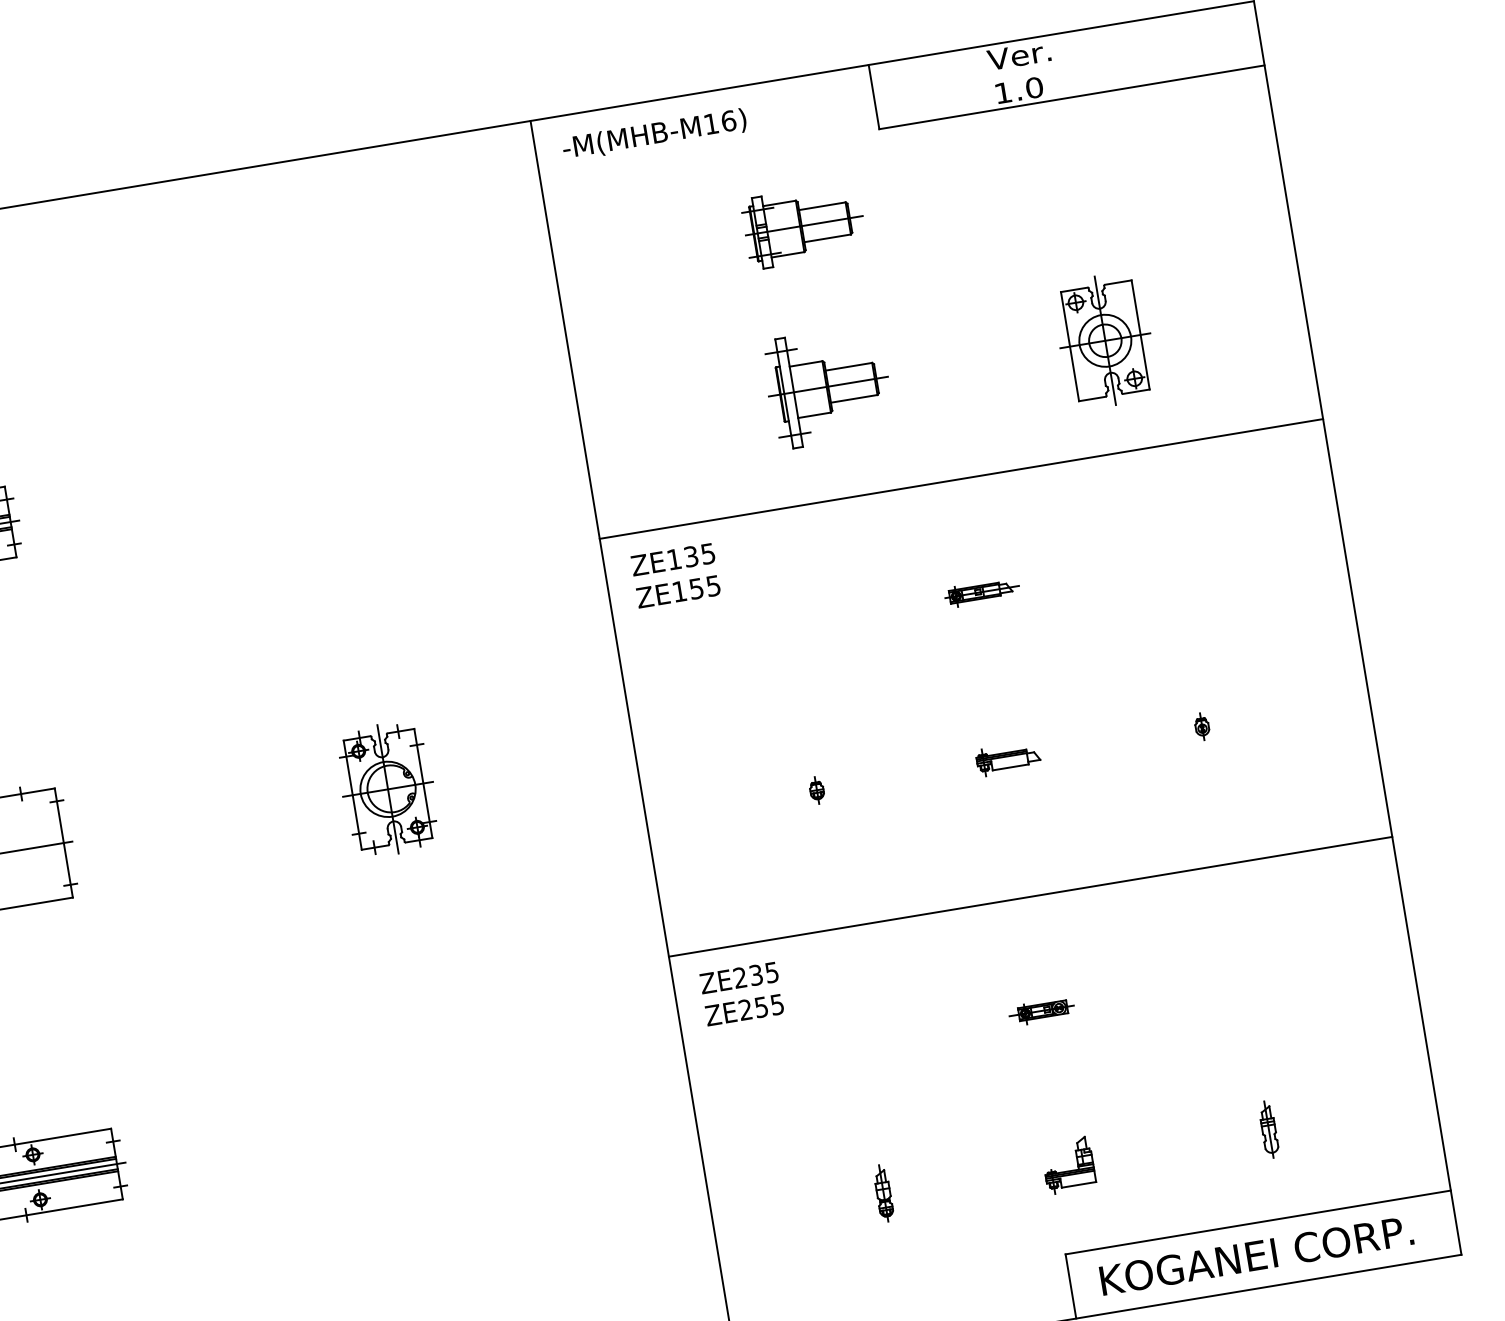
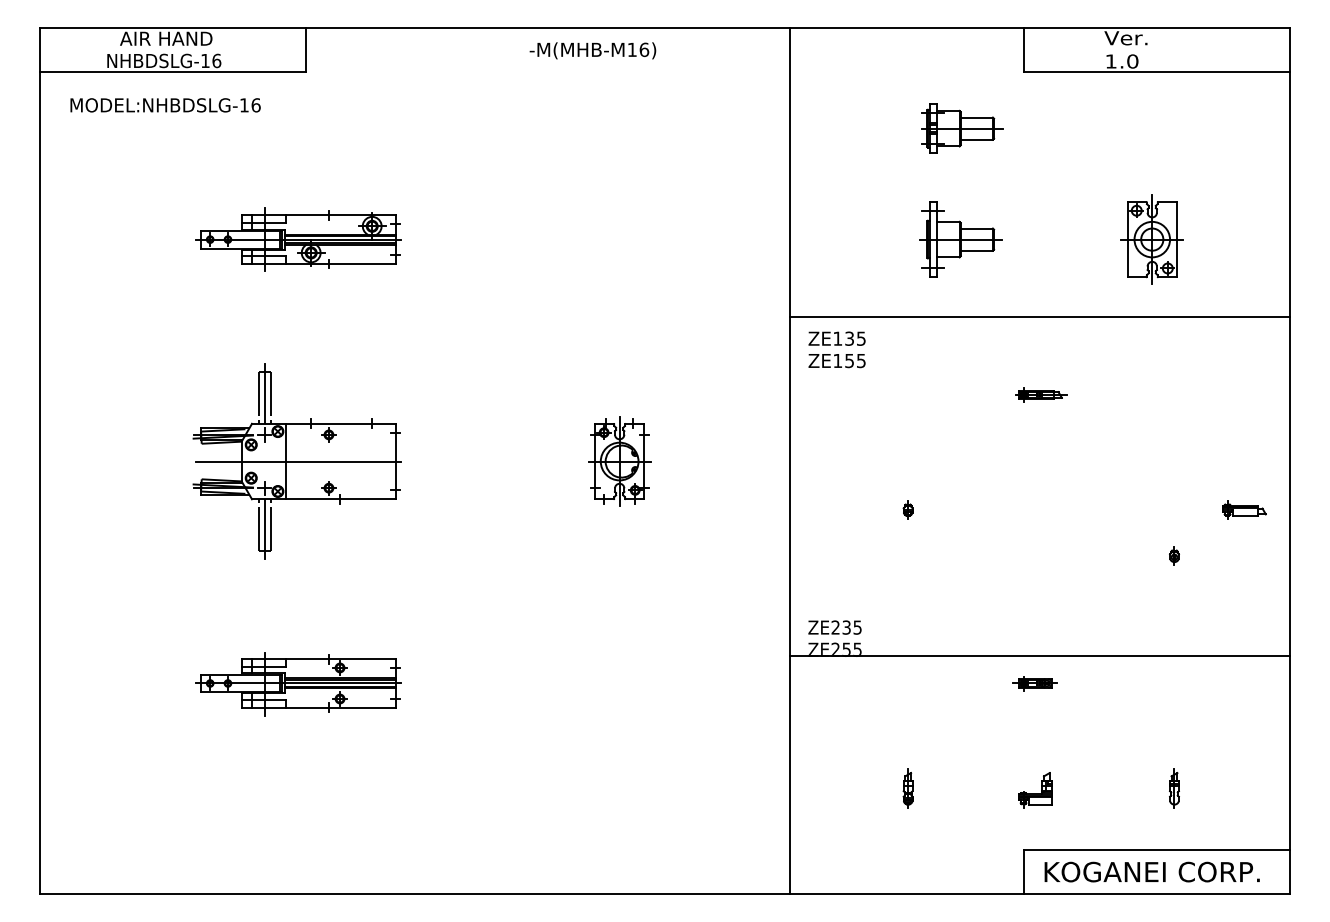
text: (653, 134) -> (592, 50), moved
part: (1202, 725) -> (1174, 555), moved
part: (1008, 757) -> (1244, 509), moved
line: (1031, 896) -> (1040, 656), moved

